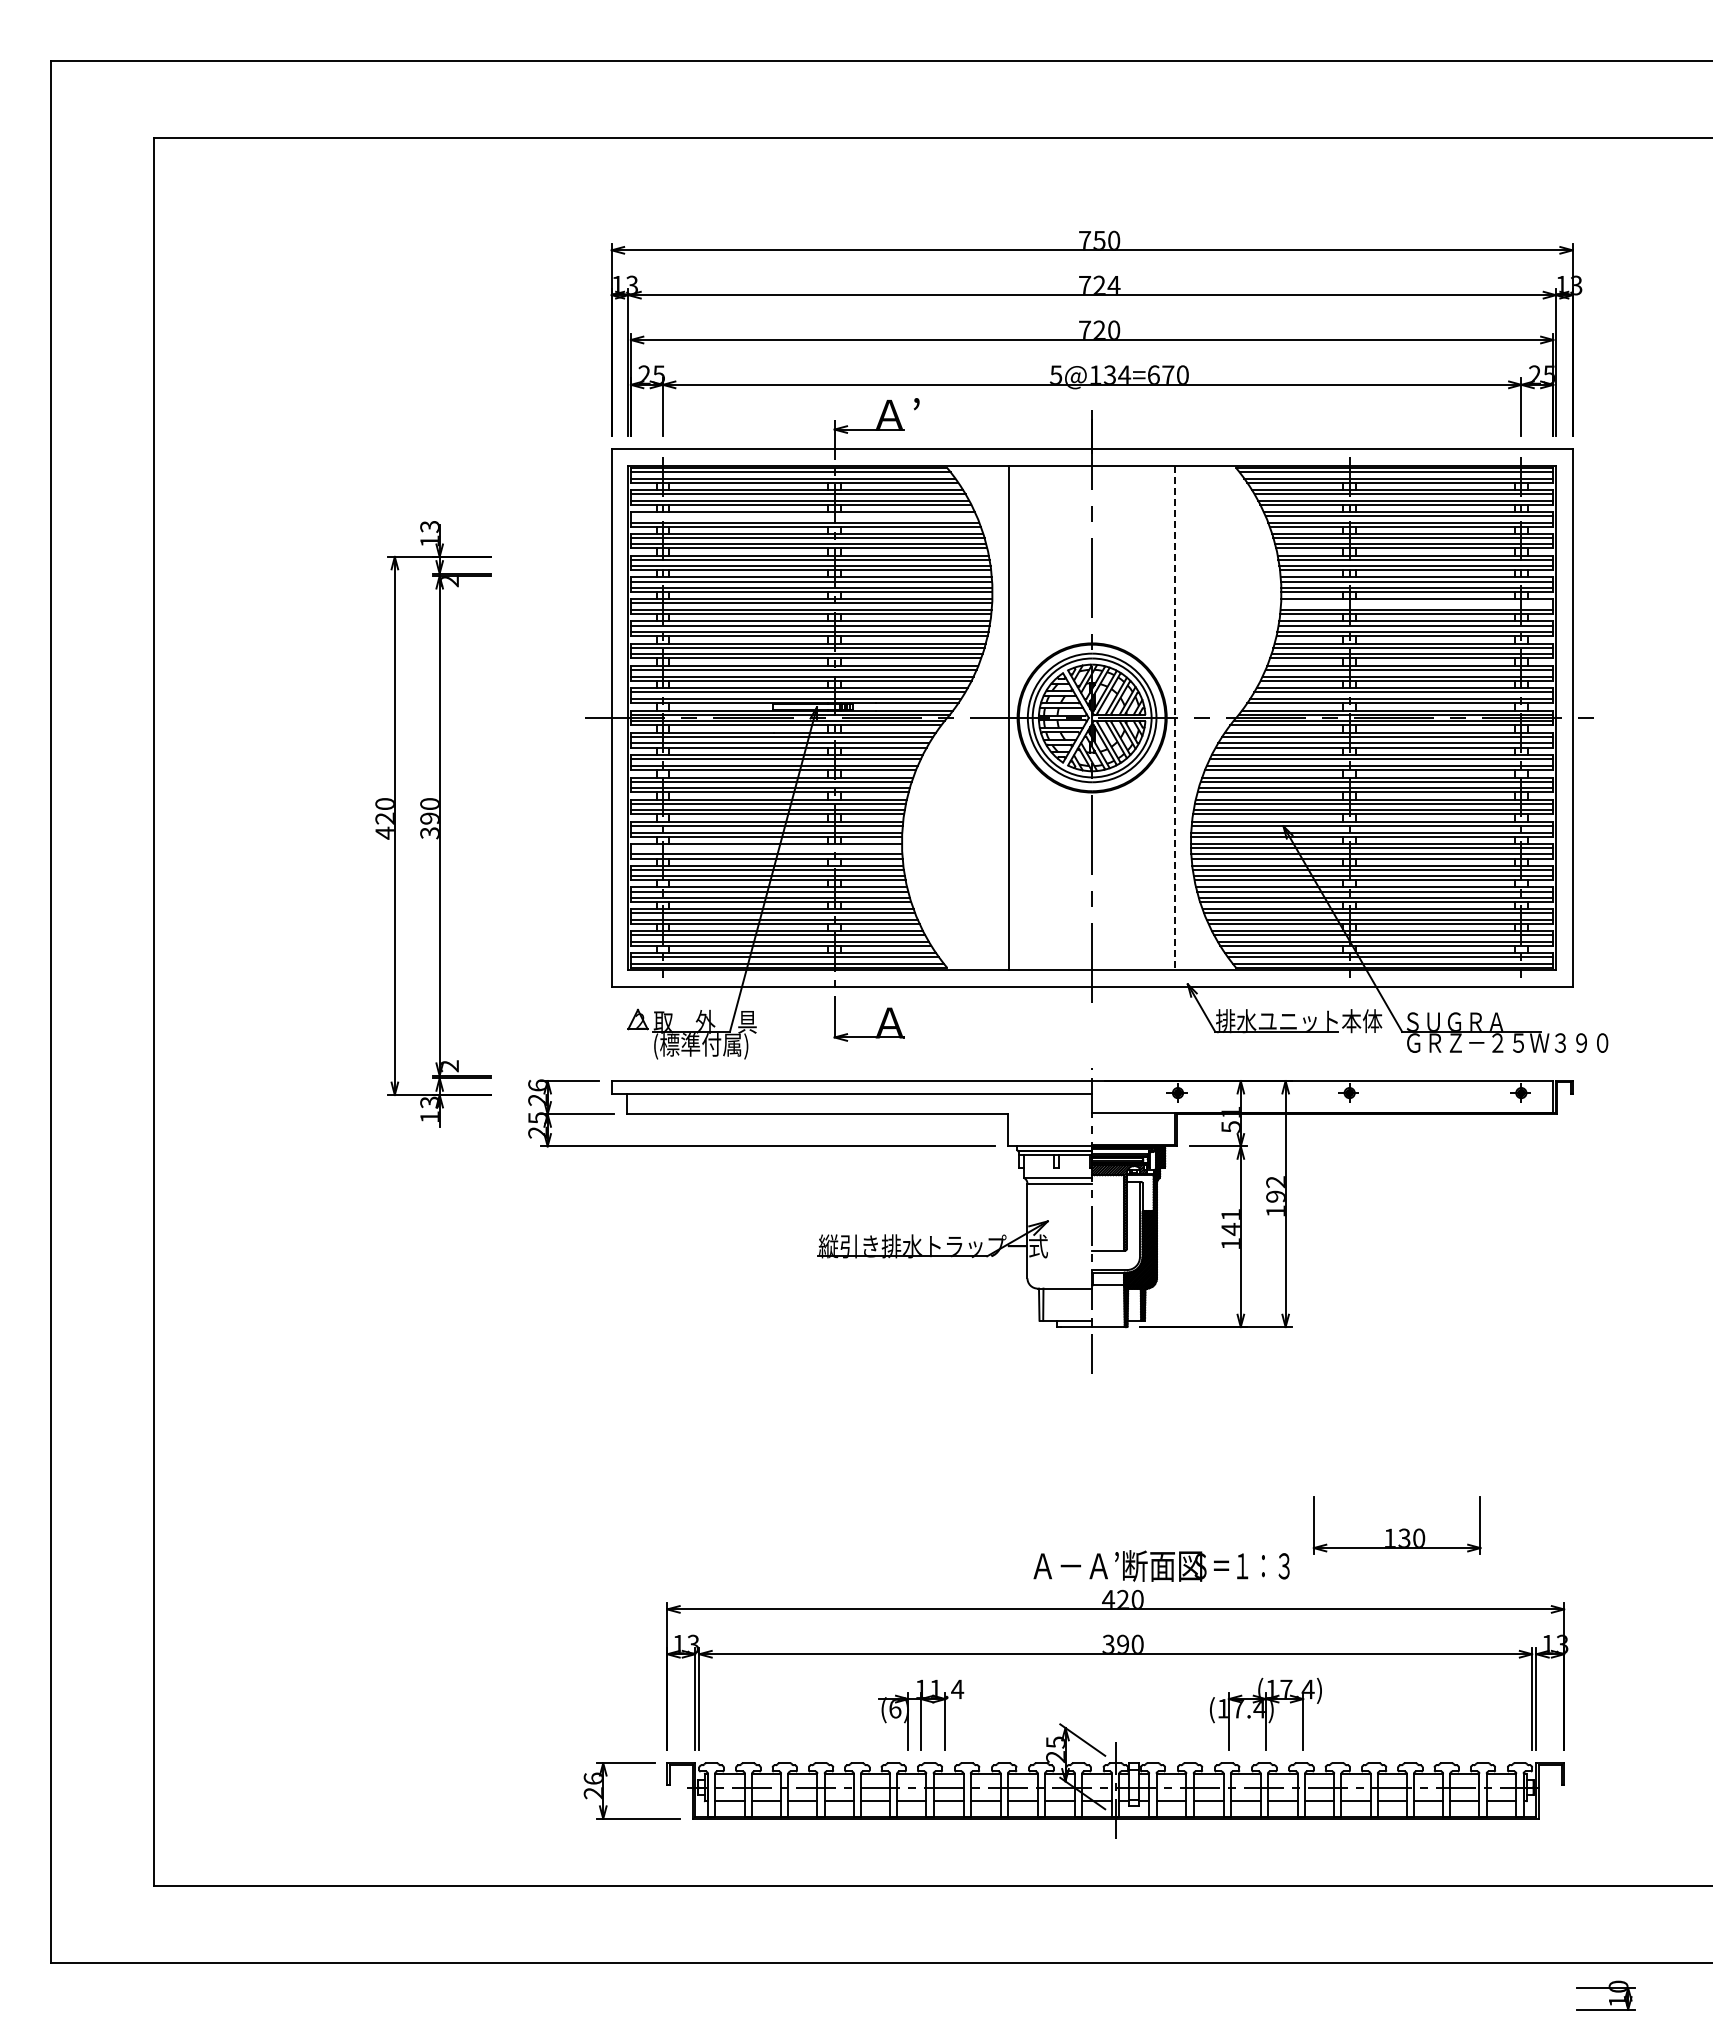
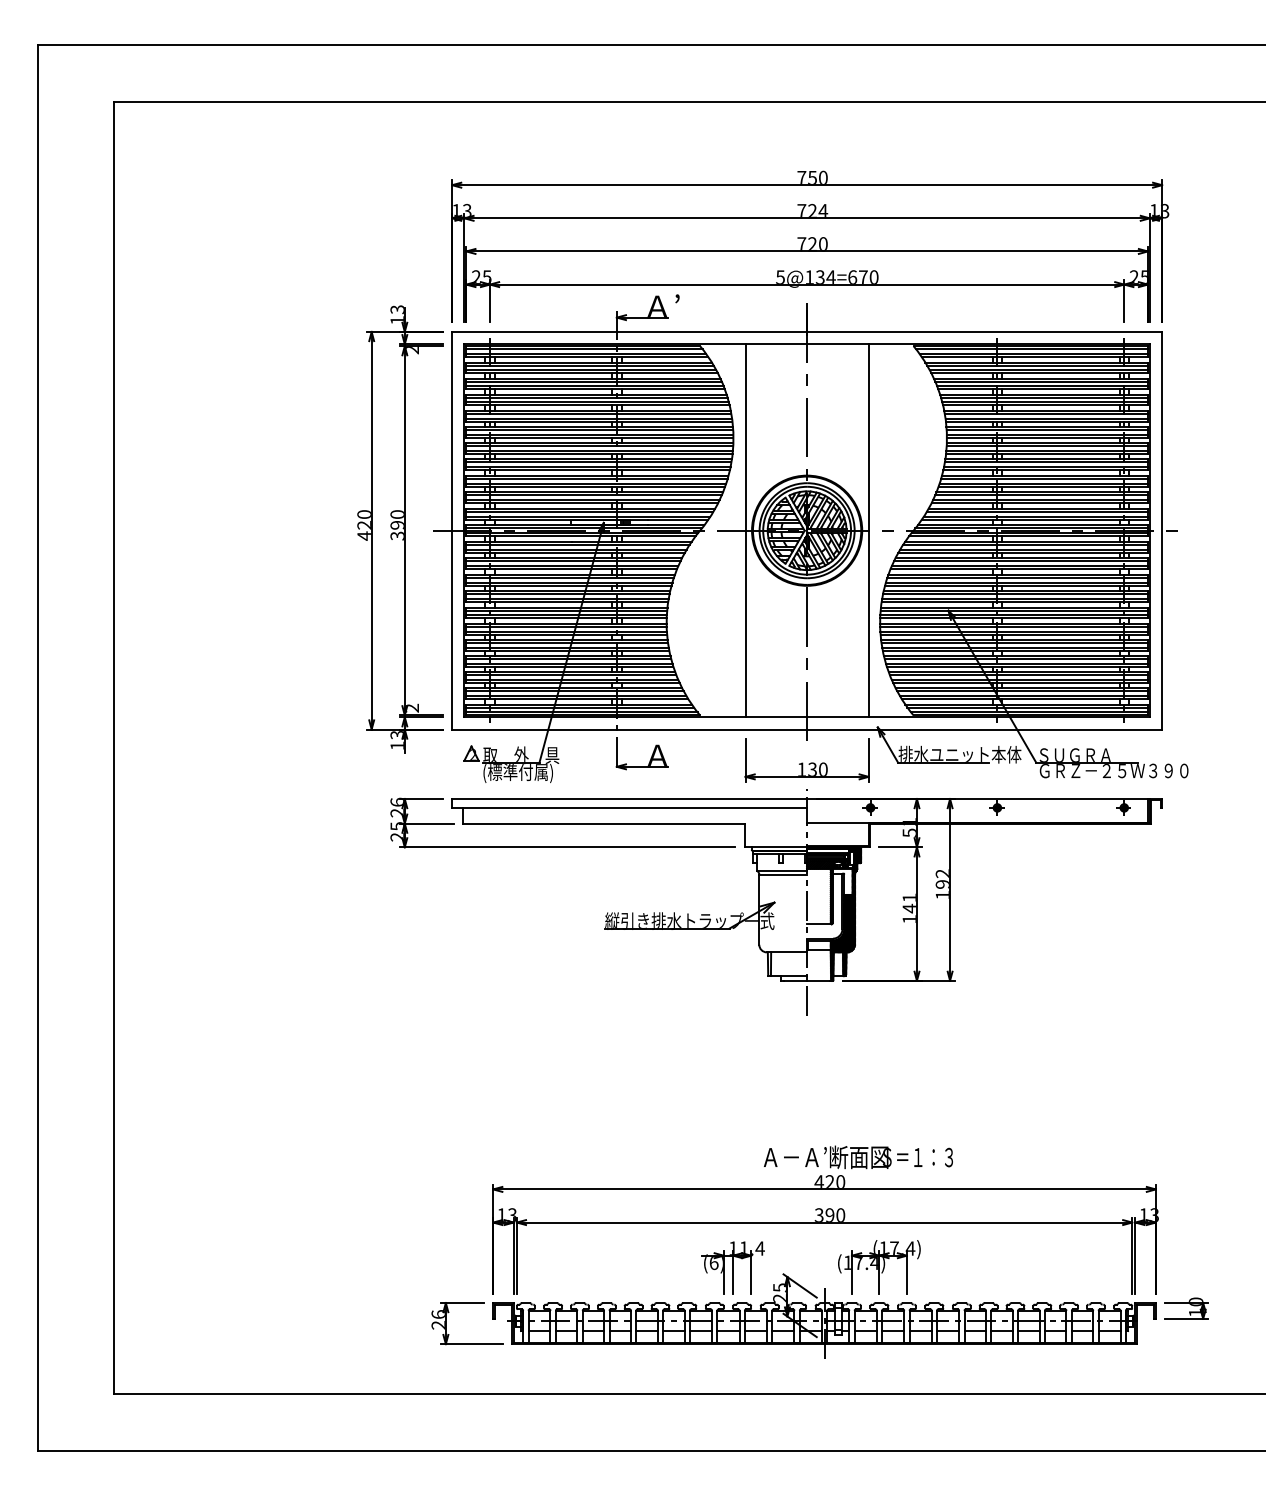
line: (803, 516) -> (593, 381), added
line: (1417, 603) -> (1047, 446), added
line: (1175, 718) -> (868, 531), dashed -> solid
part: (433, 824) -> (400, 529), moved
line: (766, 848) -> (566, 627), added
part: (1396, 1525) -> (806, 760), moved
part: (1265, 1713) -> (879, 1266), moved
part: (921, 1714) -> (733, 1267), moved
part: (1605, 1995) -> (1186, 1308), moved

